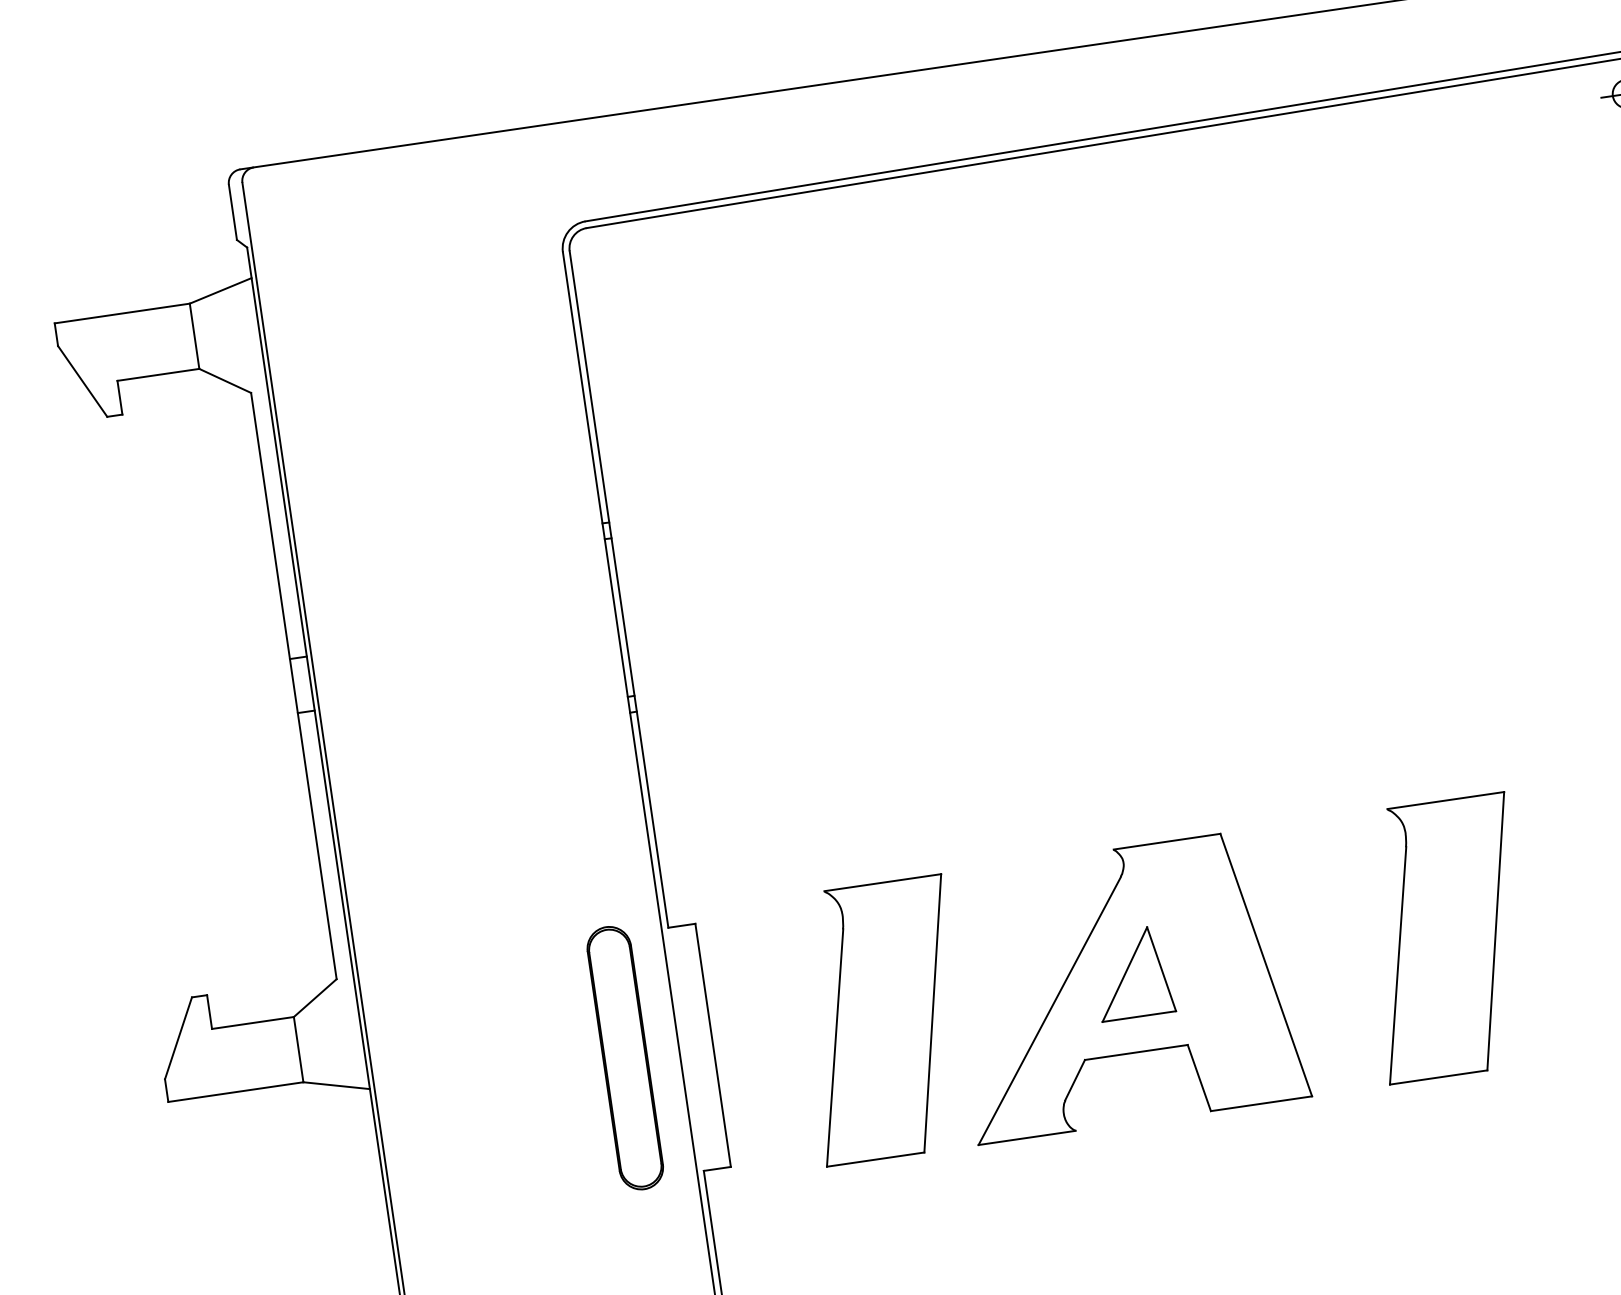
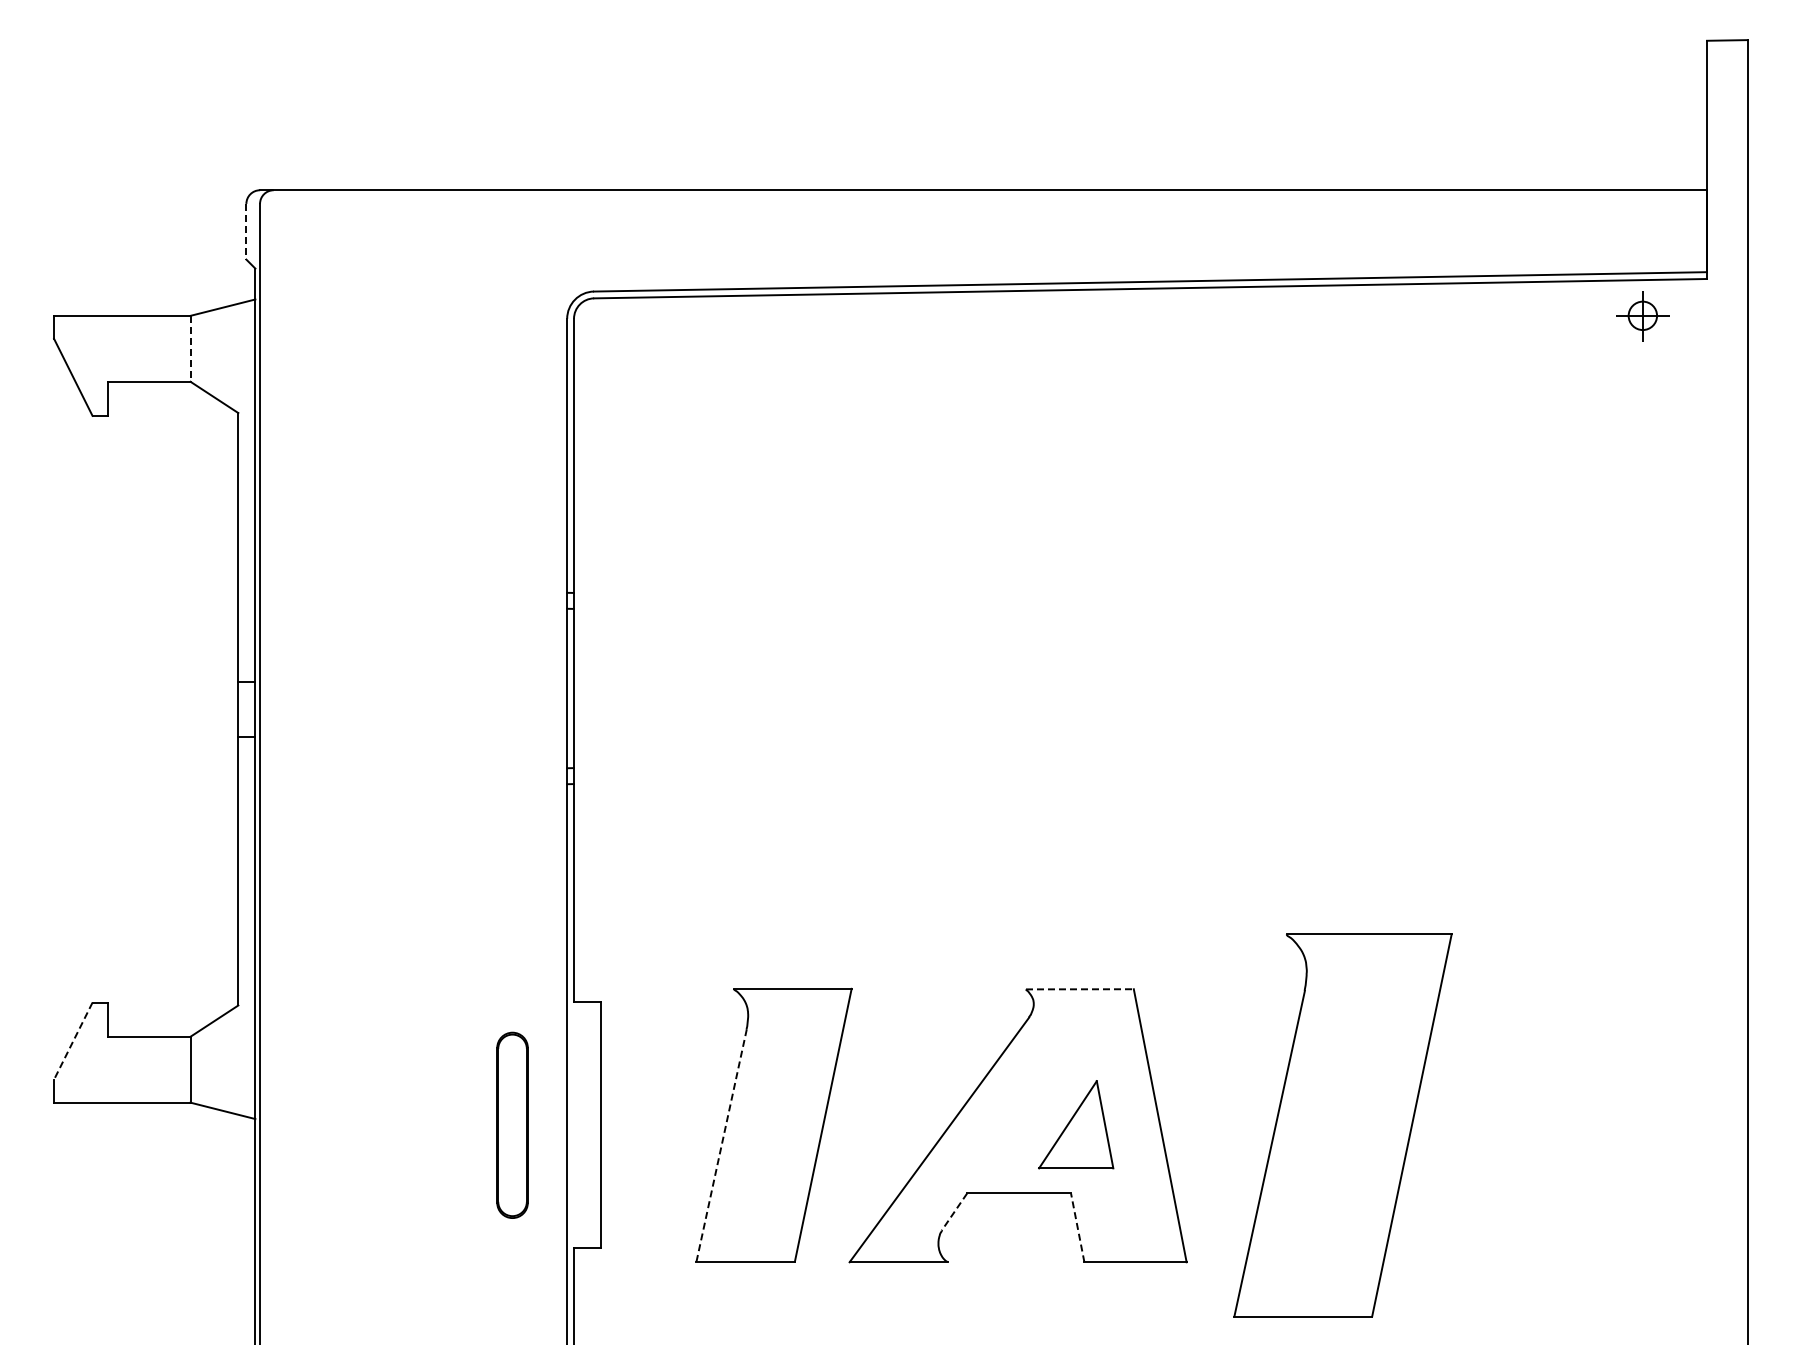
line: (233, 212) -> (246, 231), solid -> dashed
line: (194, 335) -> (190, 348), solid -> dashed
line: (1166, 841) -> (1079, 989), solid -> dashed
part: (1446, 937) -> (1342, 1124), size x1.4
part: (1133, 973) -> (1076, 1124), moved
line: (178, 1038) -> (73, 1041), solid -> dashed
line: (834, 1047) -> (721, 1145), solid -> dashed
part: (625, 1058) -> (512, 1125), size x0.7
line: (1199, 1077) -> (1077, 1227), solid -> dashed
line: (1075, 1080) -> (954, 1212), solid -> dashed

